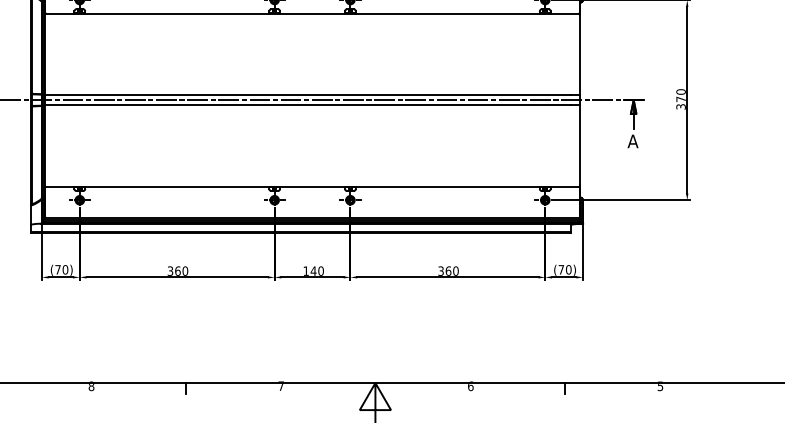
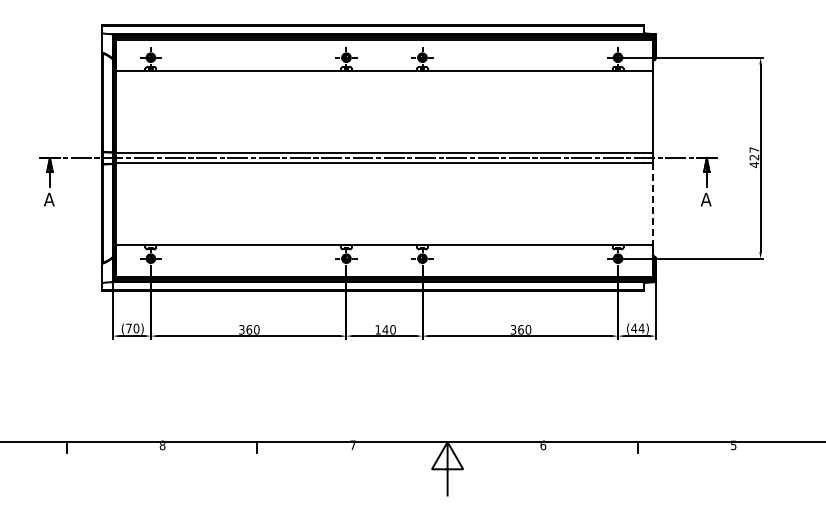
text: (681, 99) -> (754, 157), 370 -> 427
line: (580, 146) -> (653, 204), solid -> dashed
text: (564, 269) -> (637, 328), (70) -> (44)

